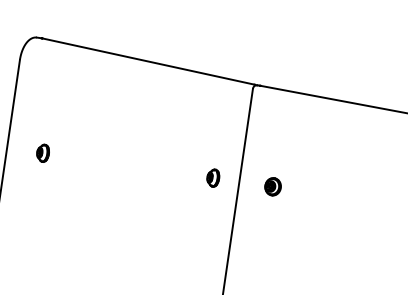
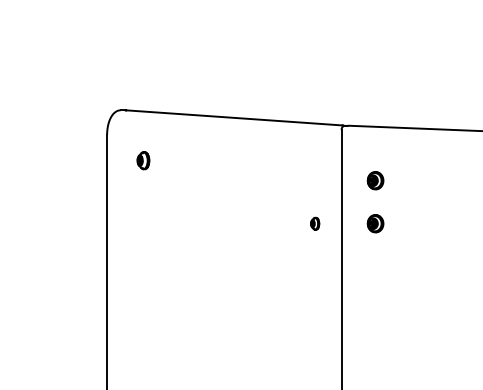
part: (279, 143) -> (375, 180), added
part: (43, 153) -> (143, 160), moved
part: (212, 177) -> (314, 223), size x0.7

